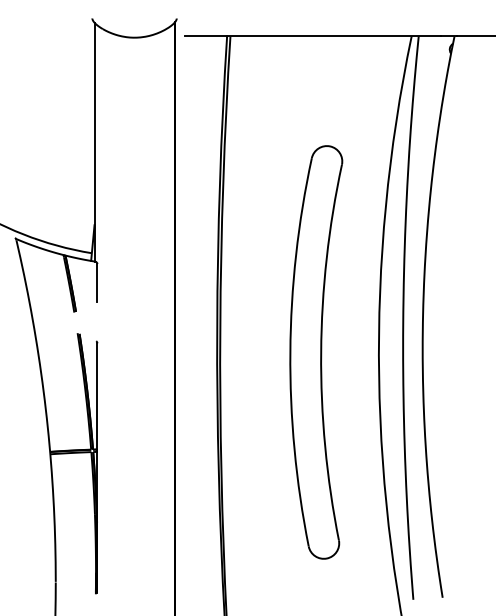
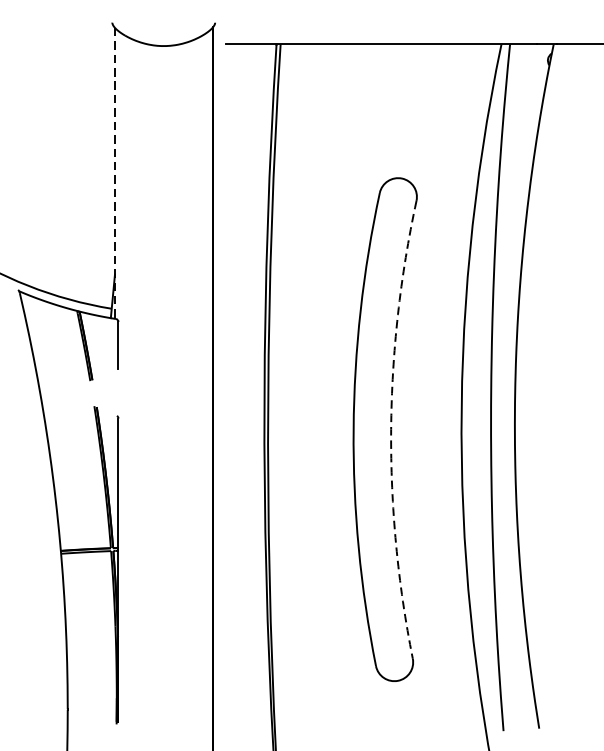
line: (94, 142) -> (114, 173), solid -> dashed
arc: (321, 352) -> (391, 429), solid -> dashed

